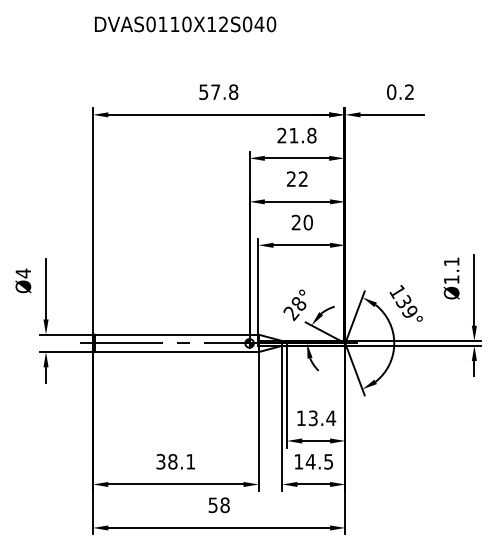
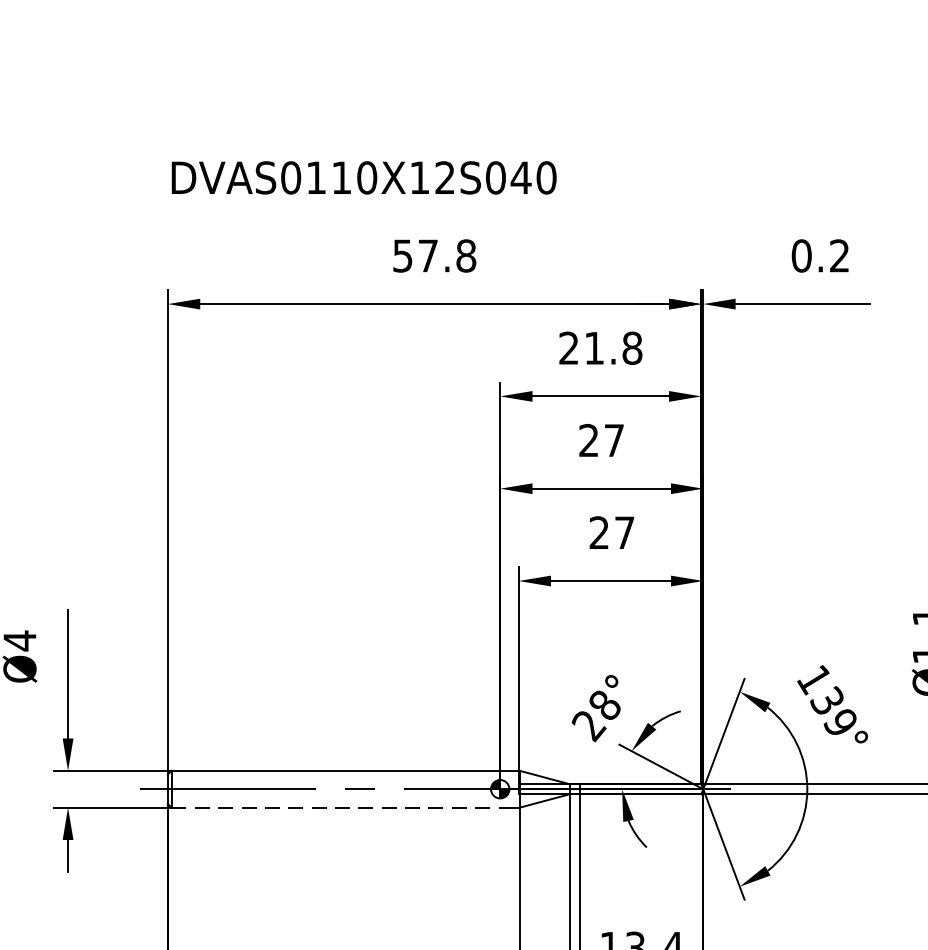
text: (185, 24) -> (364, 178), moved
text: (302, 178) -> (612, 439), 22 -> 27
text: (307, 222) -> (623, 532), 20 -> 27
line: (172, 352) -> (336, 808), solid -> dashed

